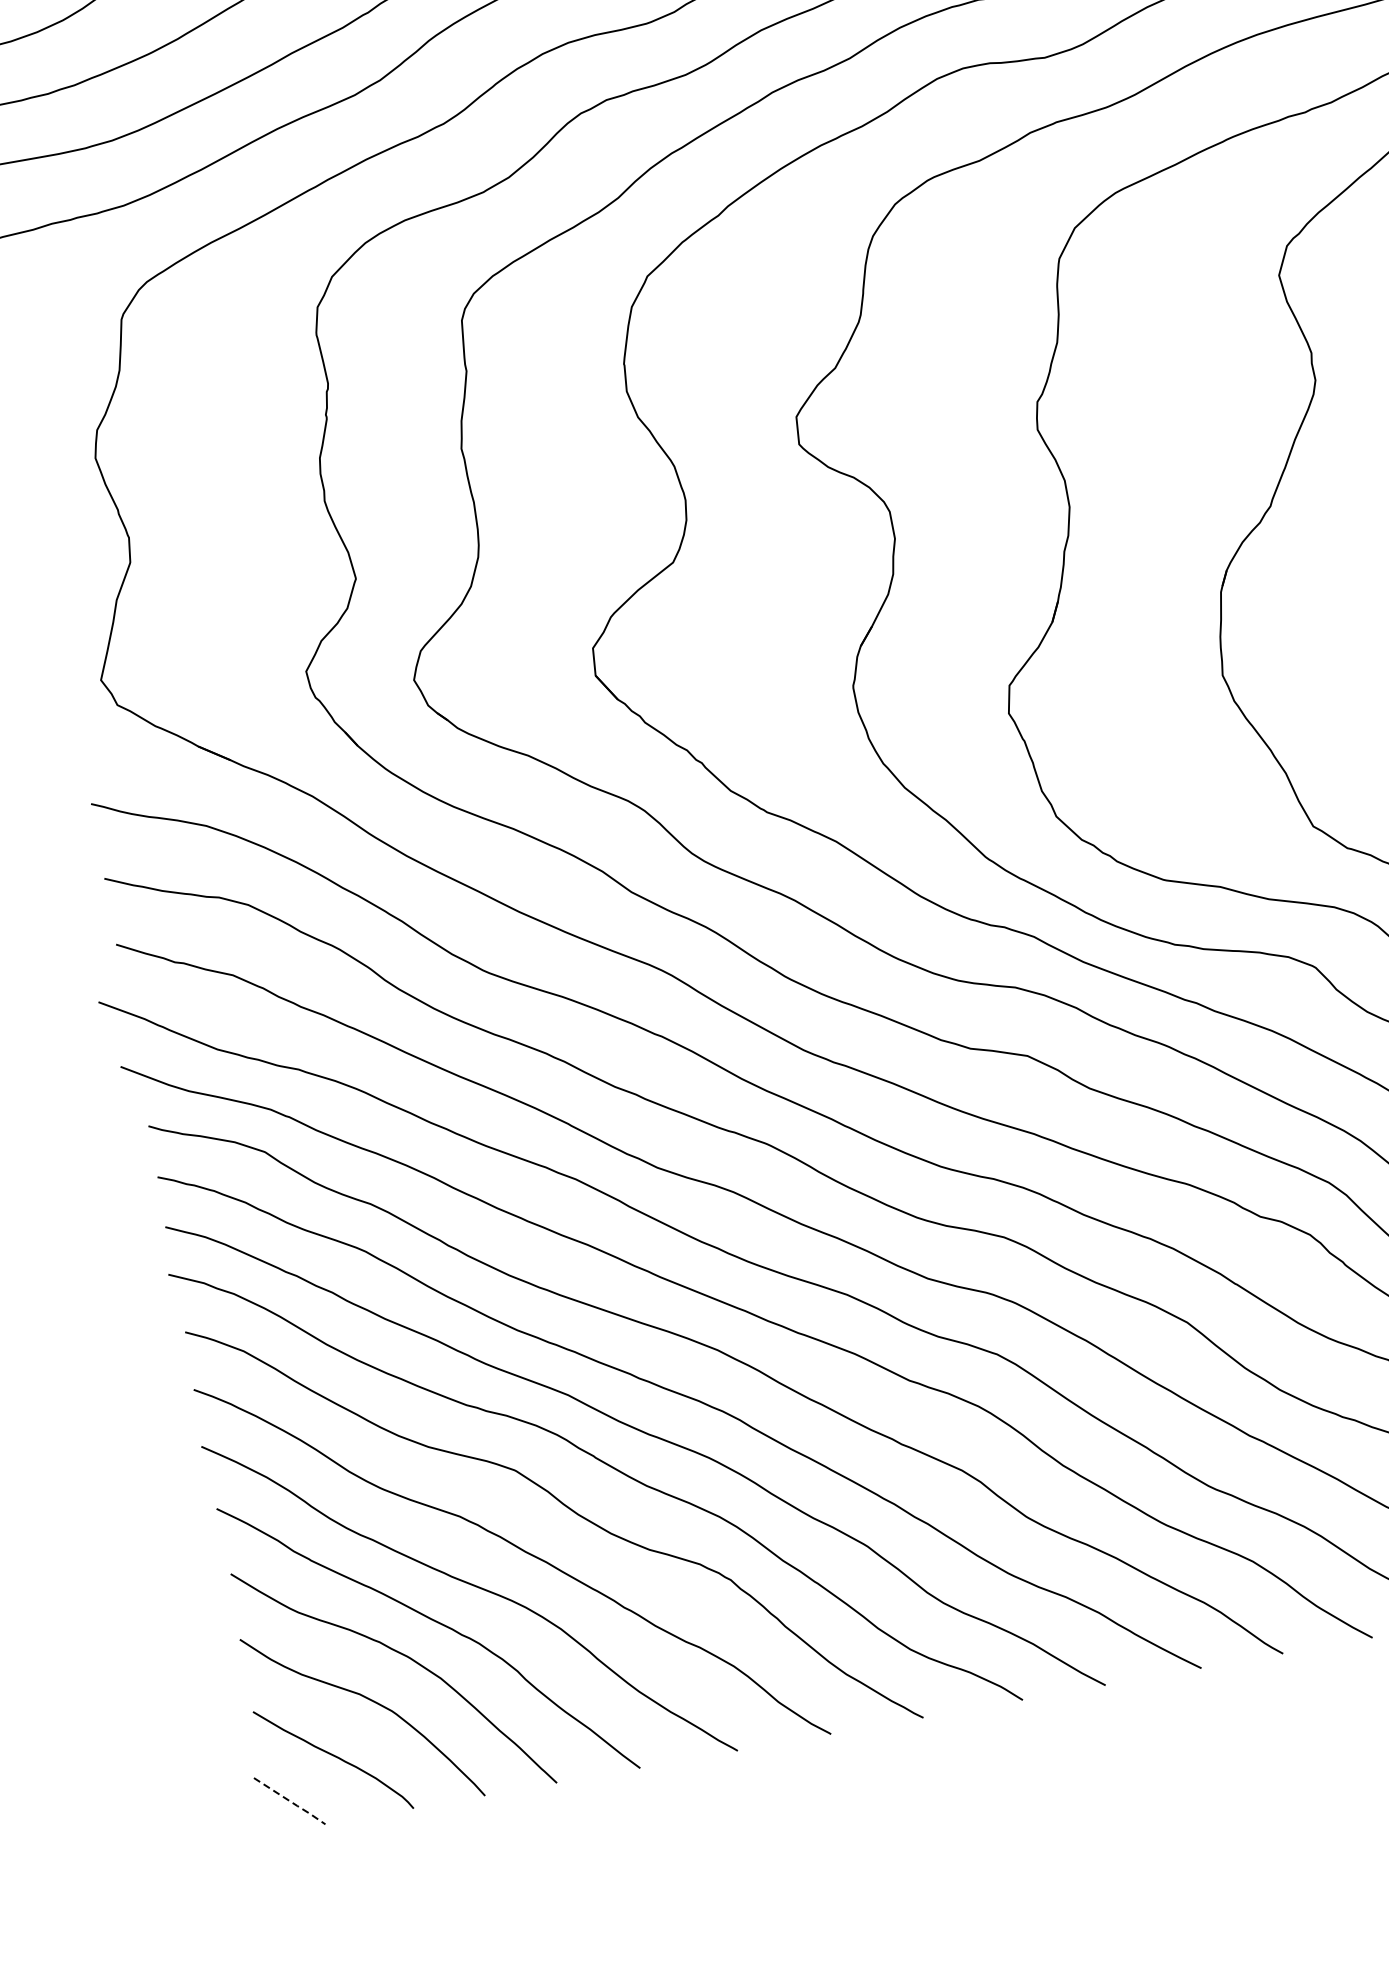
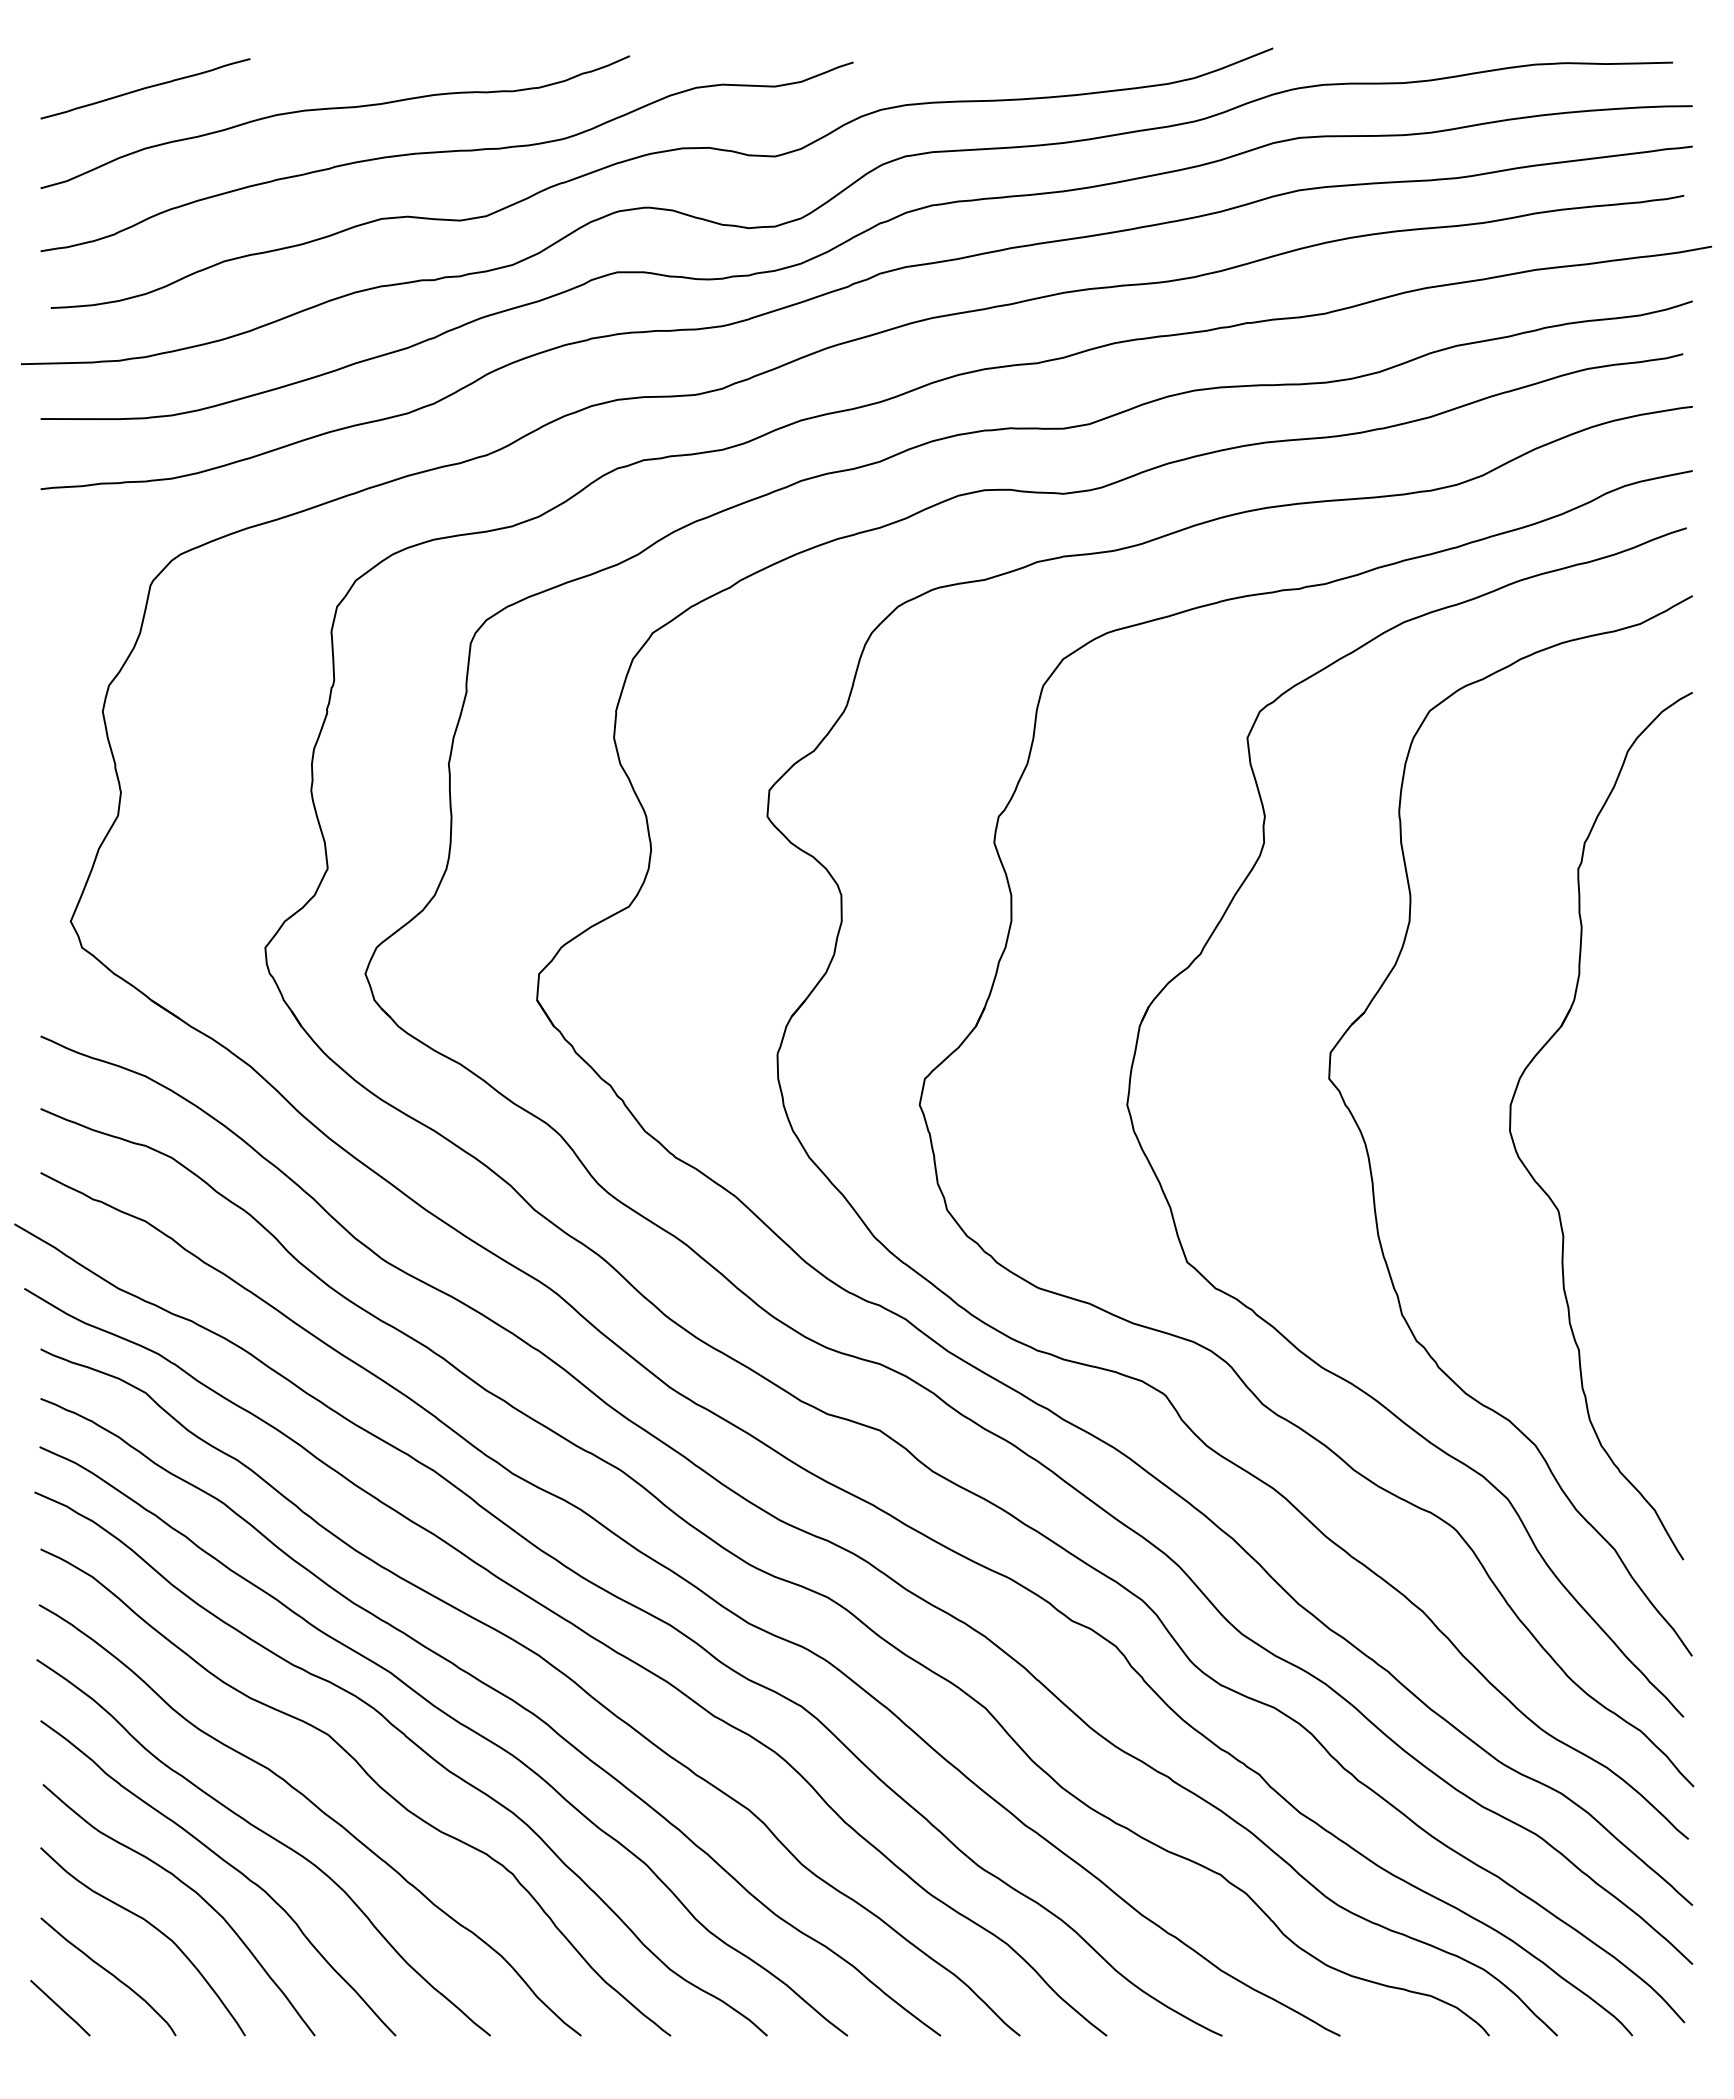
line: (291, 1802) -> (61, 2009), dashed -> solid

